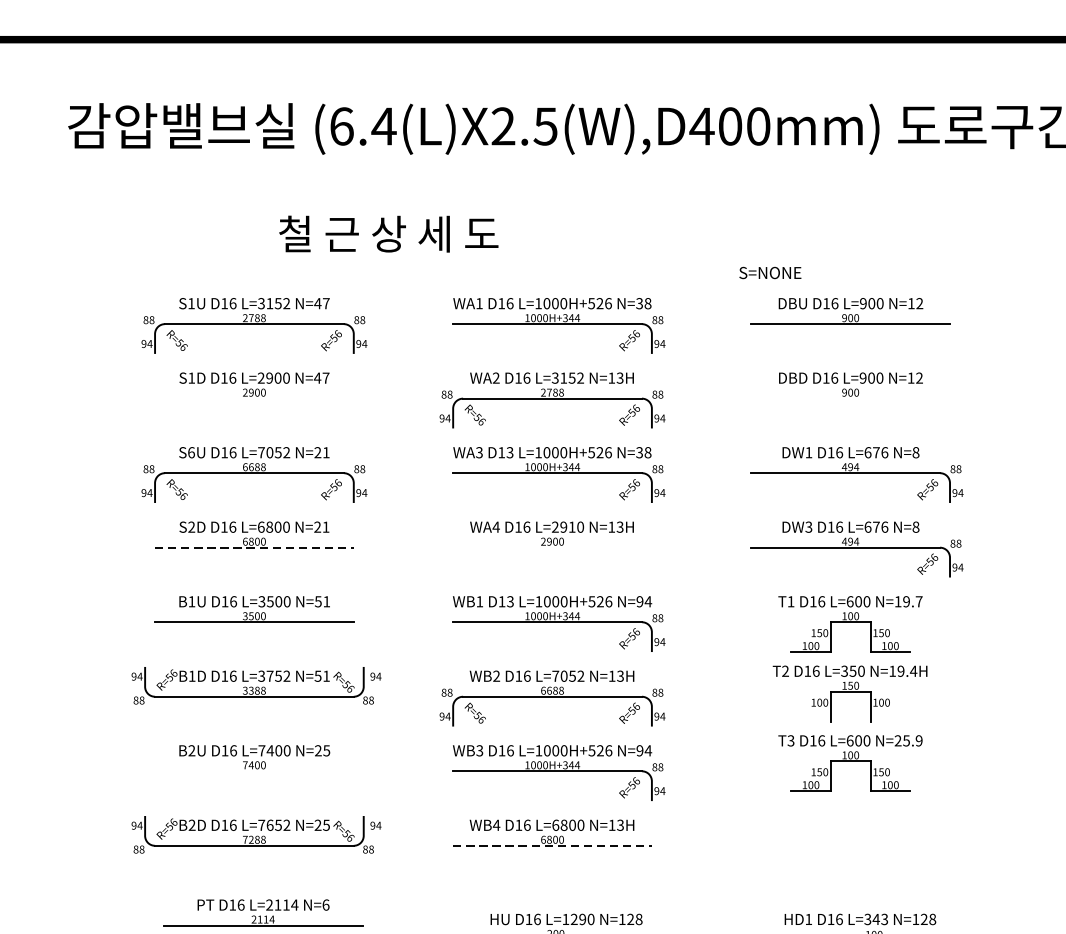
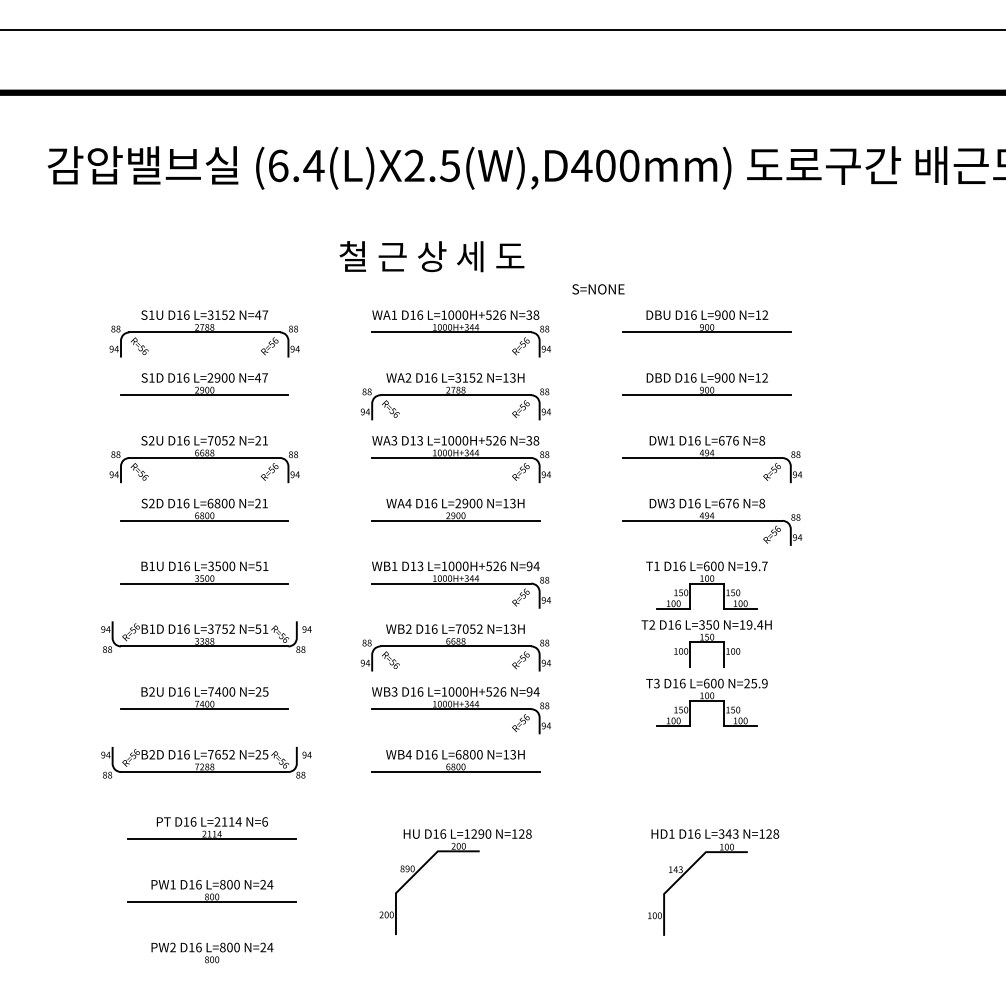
text: (388, 233) -> (431, 256), moved
text: (770, 273) -> (598, 289), moved
line: (254, 398) -> (204, 395), added
line: (849, 398) -> (706, 395), added
text: (191, 452) -> (151, 440), S6U -> S2U
text: (572, 527) -> (472, 503), L=2910 -> L=2900
line: (254, 547) -> (204, 520), dashed -> solid
line: (552, 547) -> (455, 520), added
line: (254, 771) -> (204, 709), added
line: (552, 846) -> (455, 772), dashed -> solid

